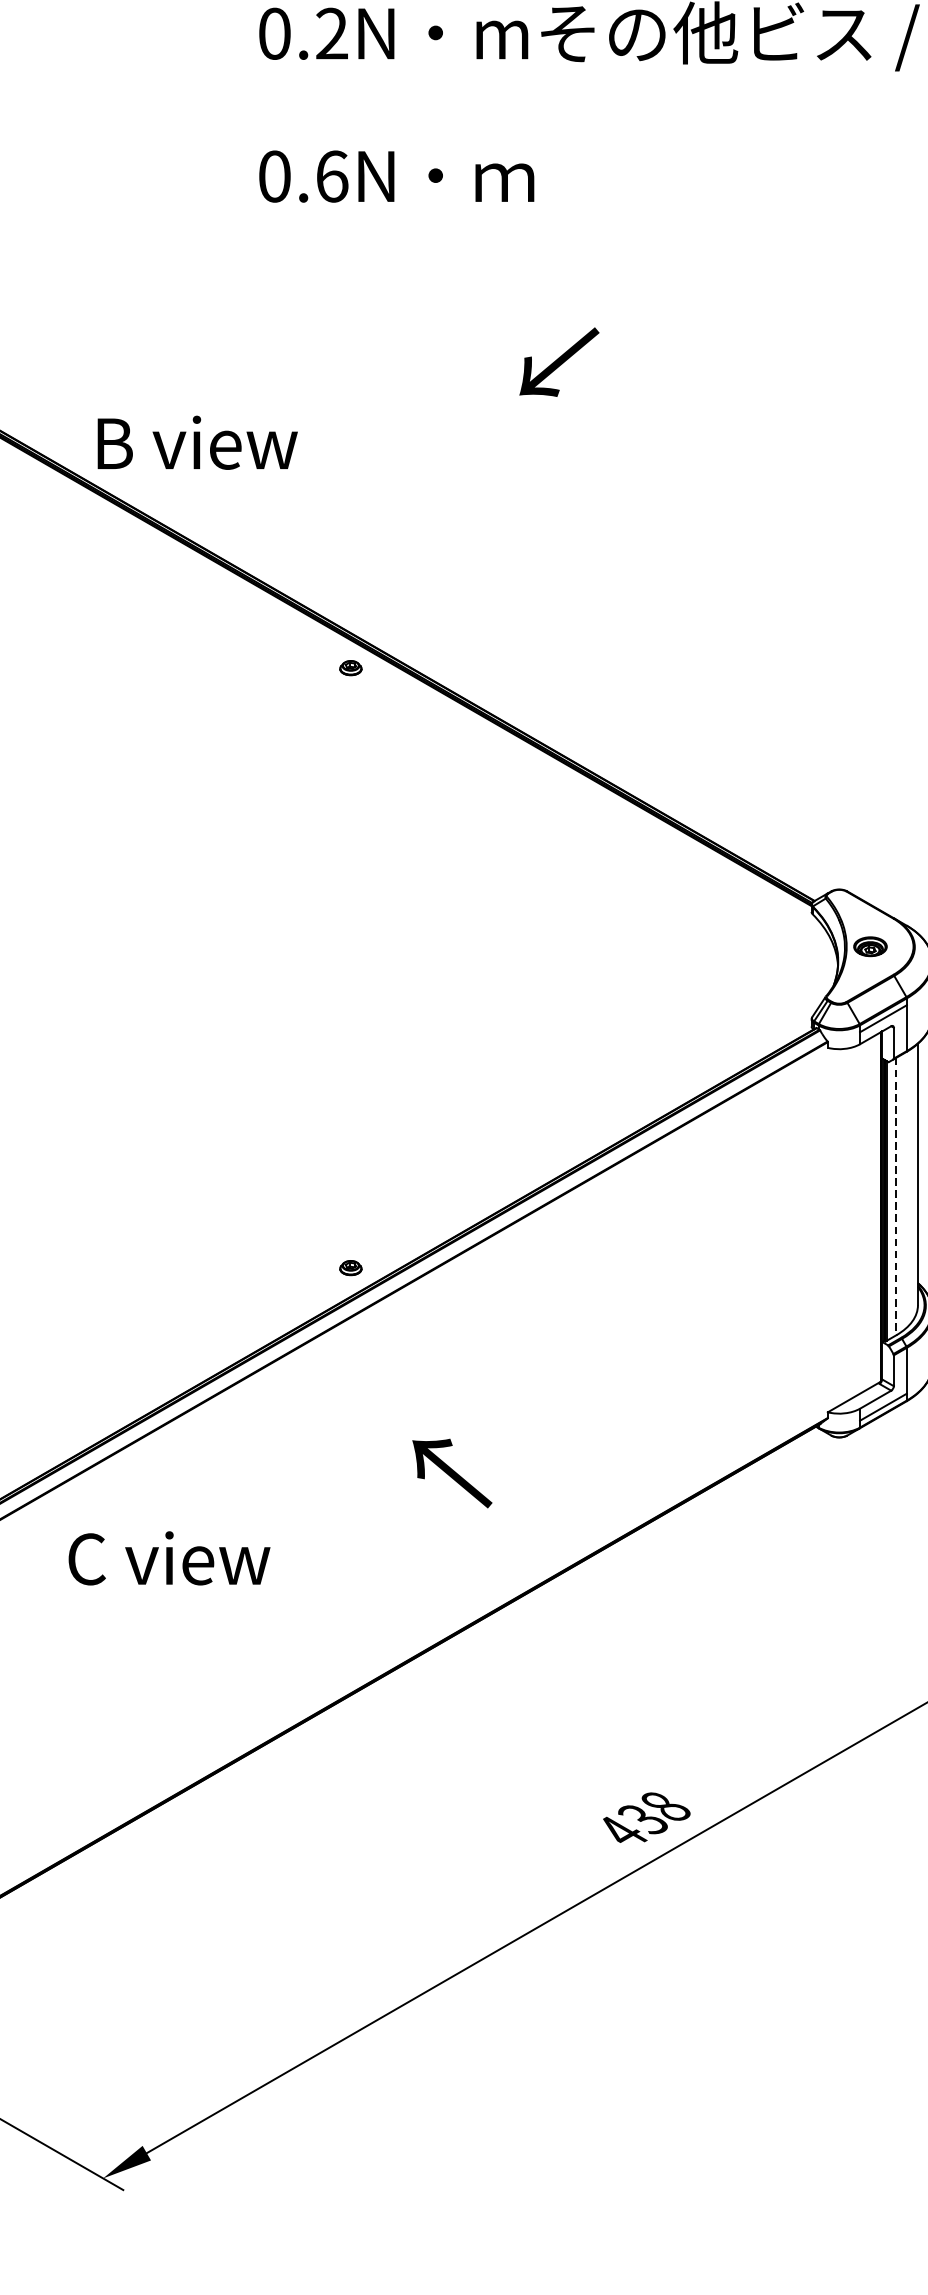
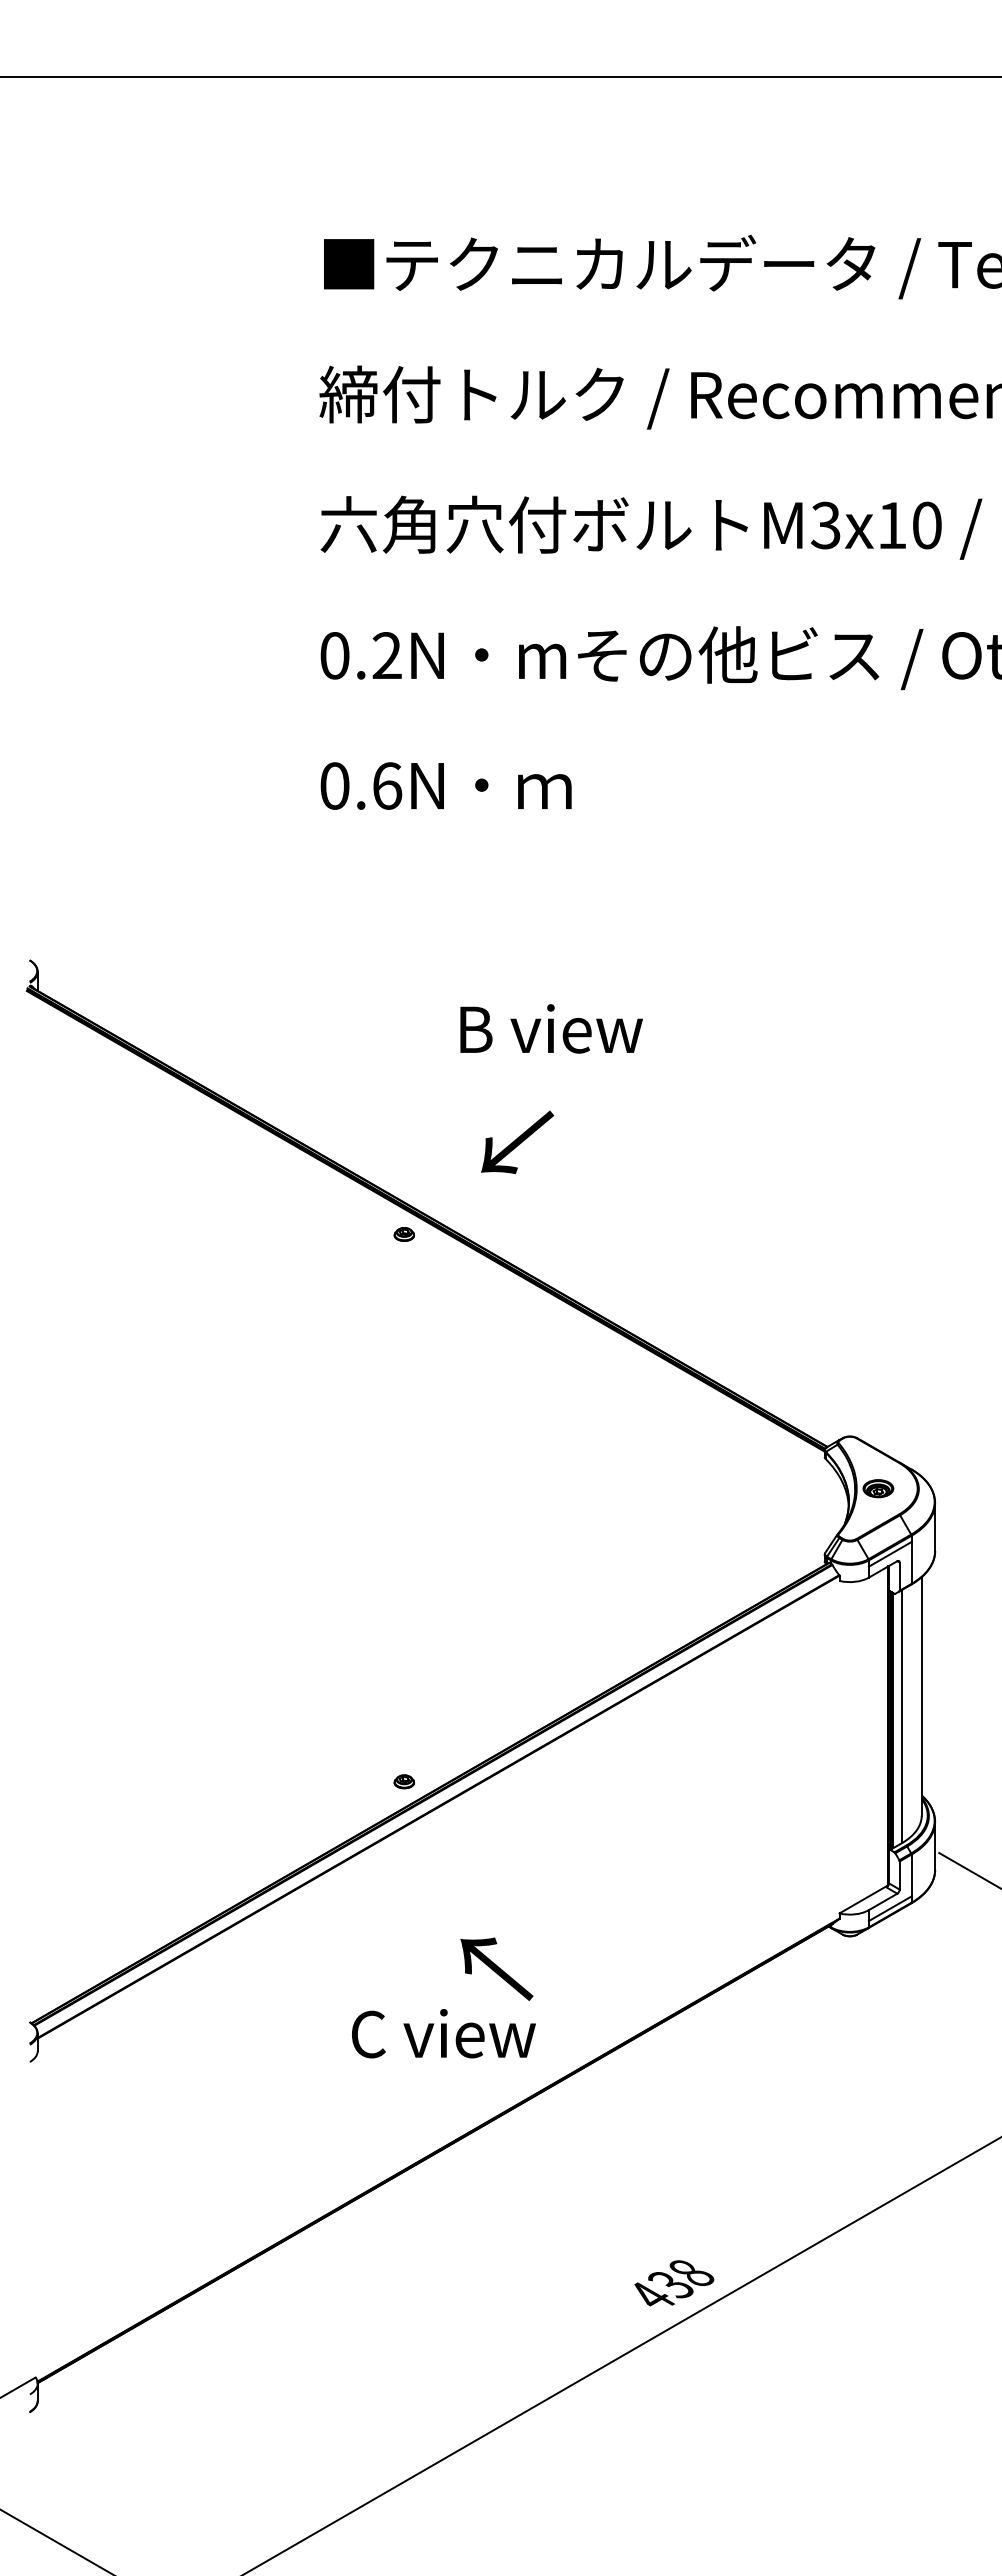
text: (559, 362) -> (517, 1142), moved
text: (197, 442) -> (551, 1028), moved
line: (896, 1196) -> (902, 1716), dashed -> solid
text: (169, 1558) -> (443, 2033), moved

